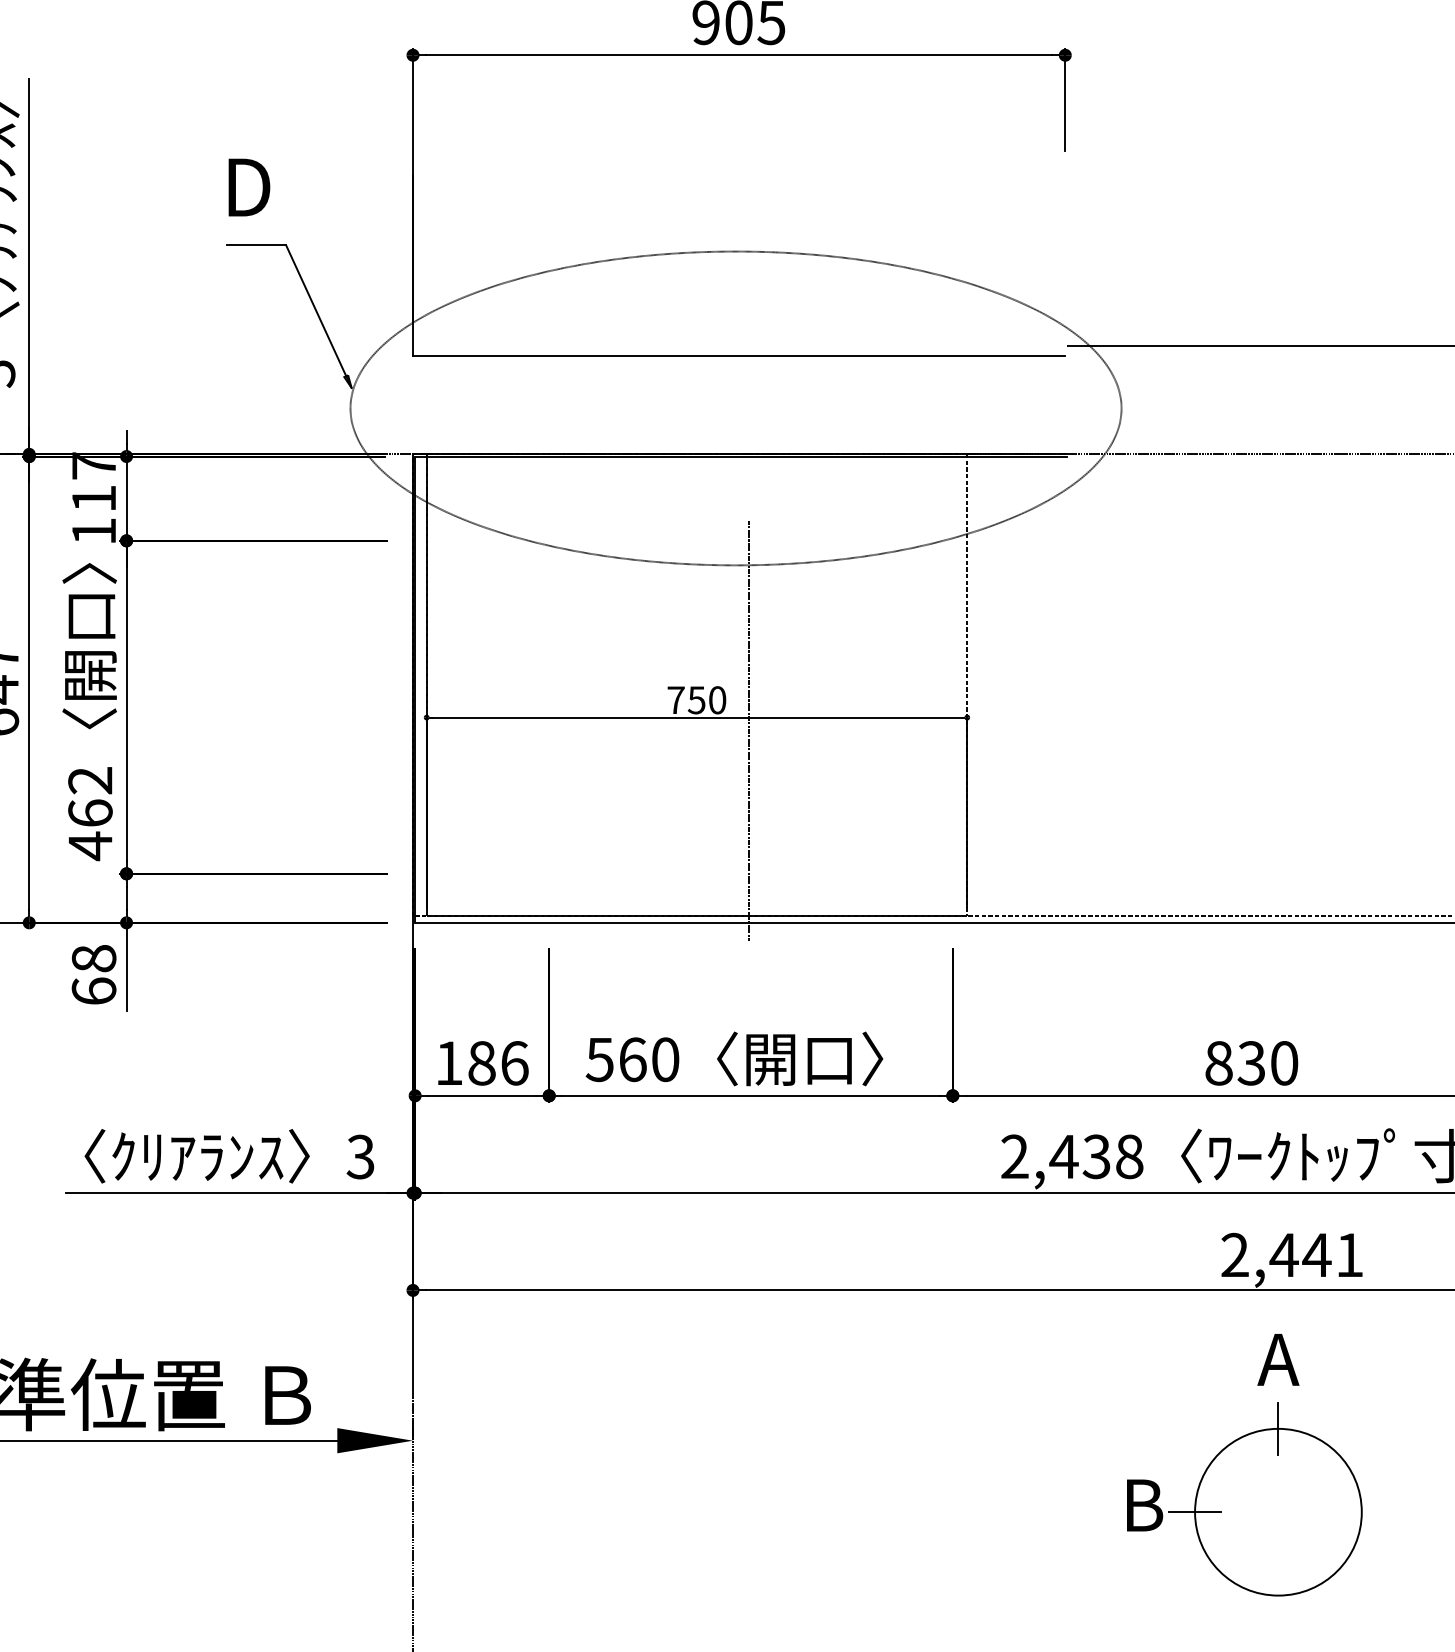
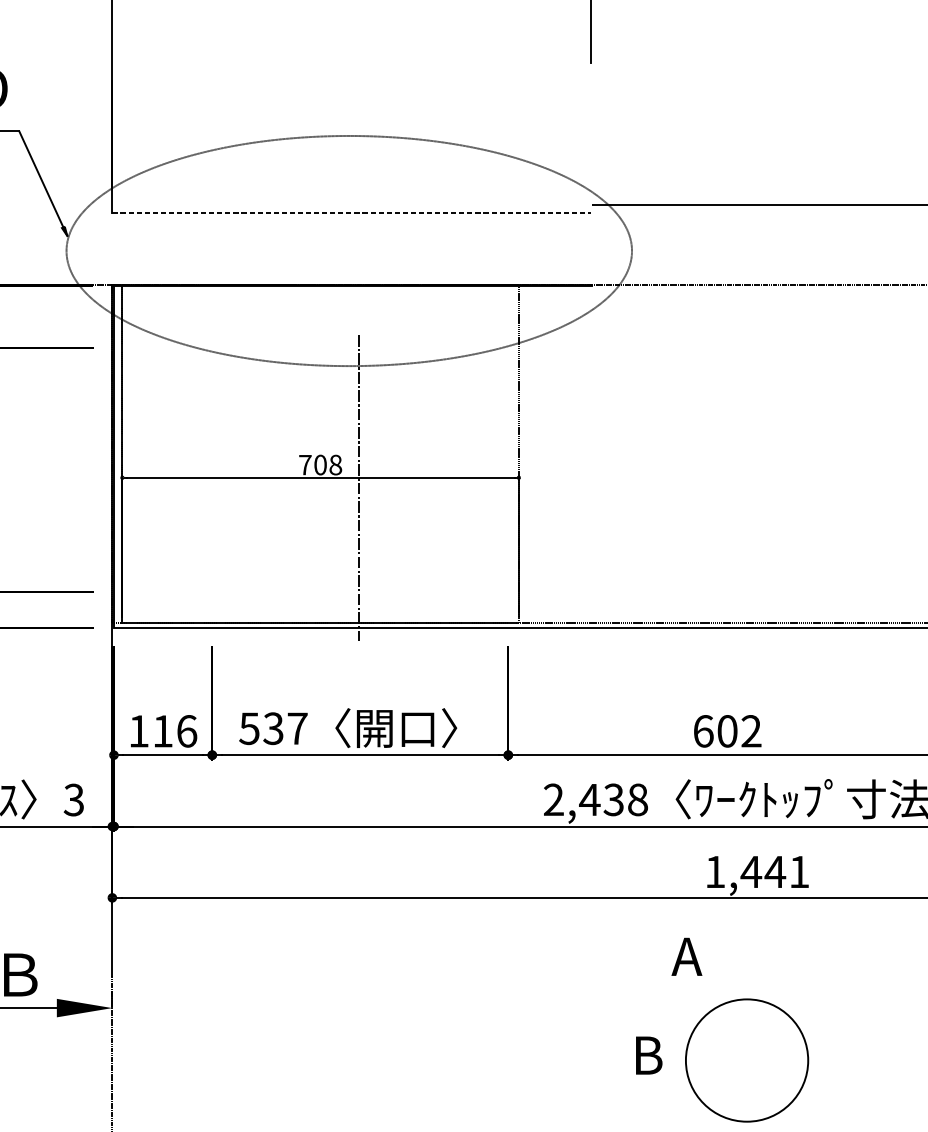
line: (739, 356) -> (351, 212), solid -> dashed
text: (706, 700) -> (327, 465), 750 -> 708
text: (648, 1059) -> (285, 728), 560 -> 537
text: (481, 1063) -> (162, 731), 186 -> 116
text: (1251, 1063) -> (727, 731), 830 -> 602
text: (1234, 1254) -> (714, 871), 2,441 -> 1,441
text: (1278, 1359) -> (686, 956), moved
line: (1278, 1428) -> (747, 999), removed
line: (1195, 1512) -> (686, 1060), removed

